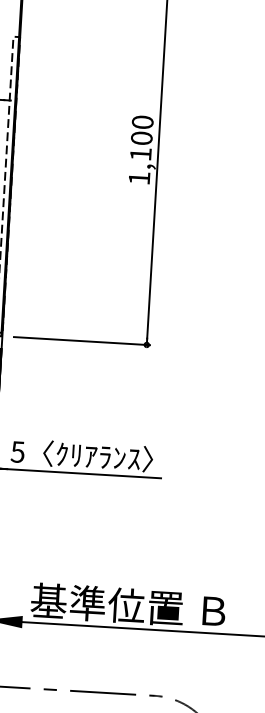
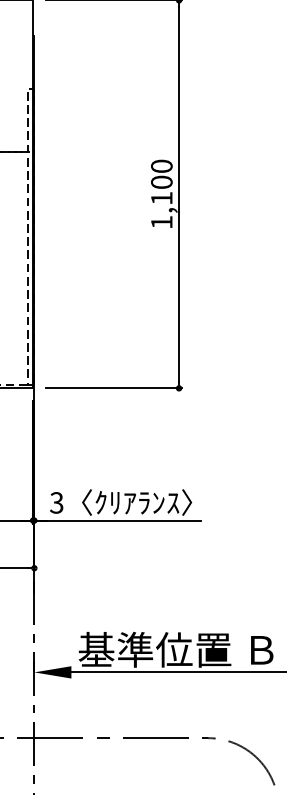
text: (17, 451) -> (56, 502), 5 -> 3

